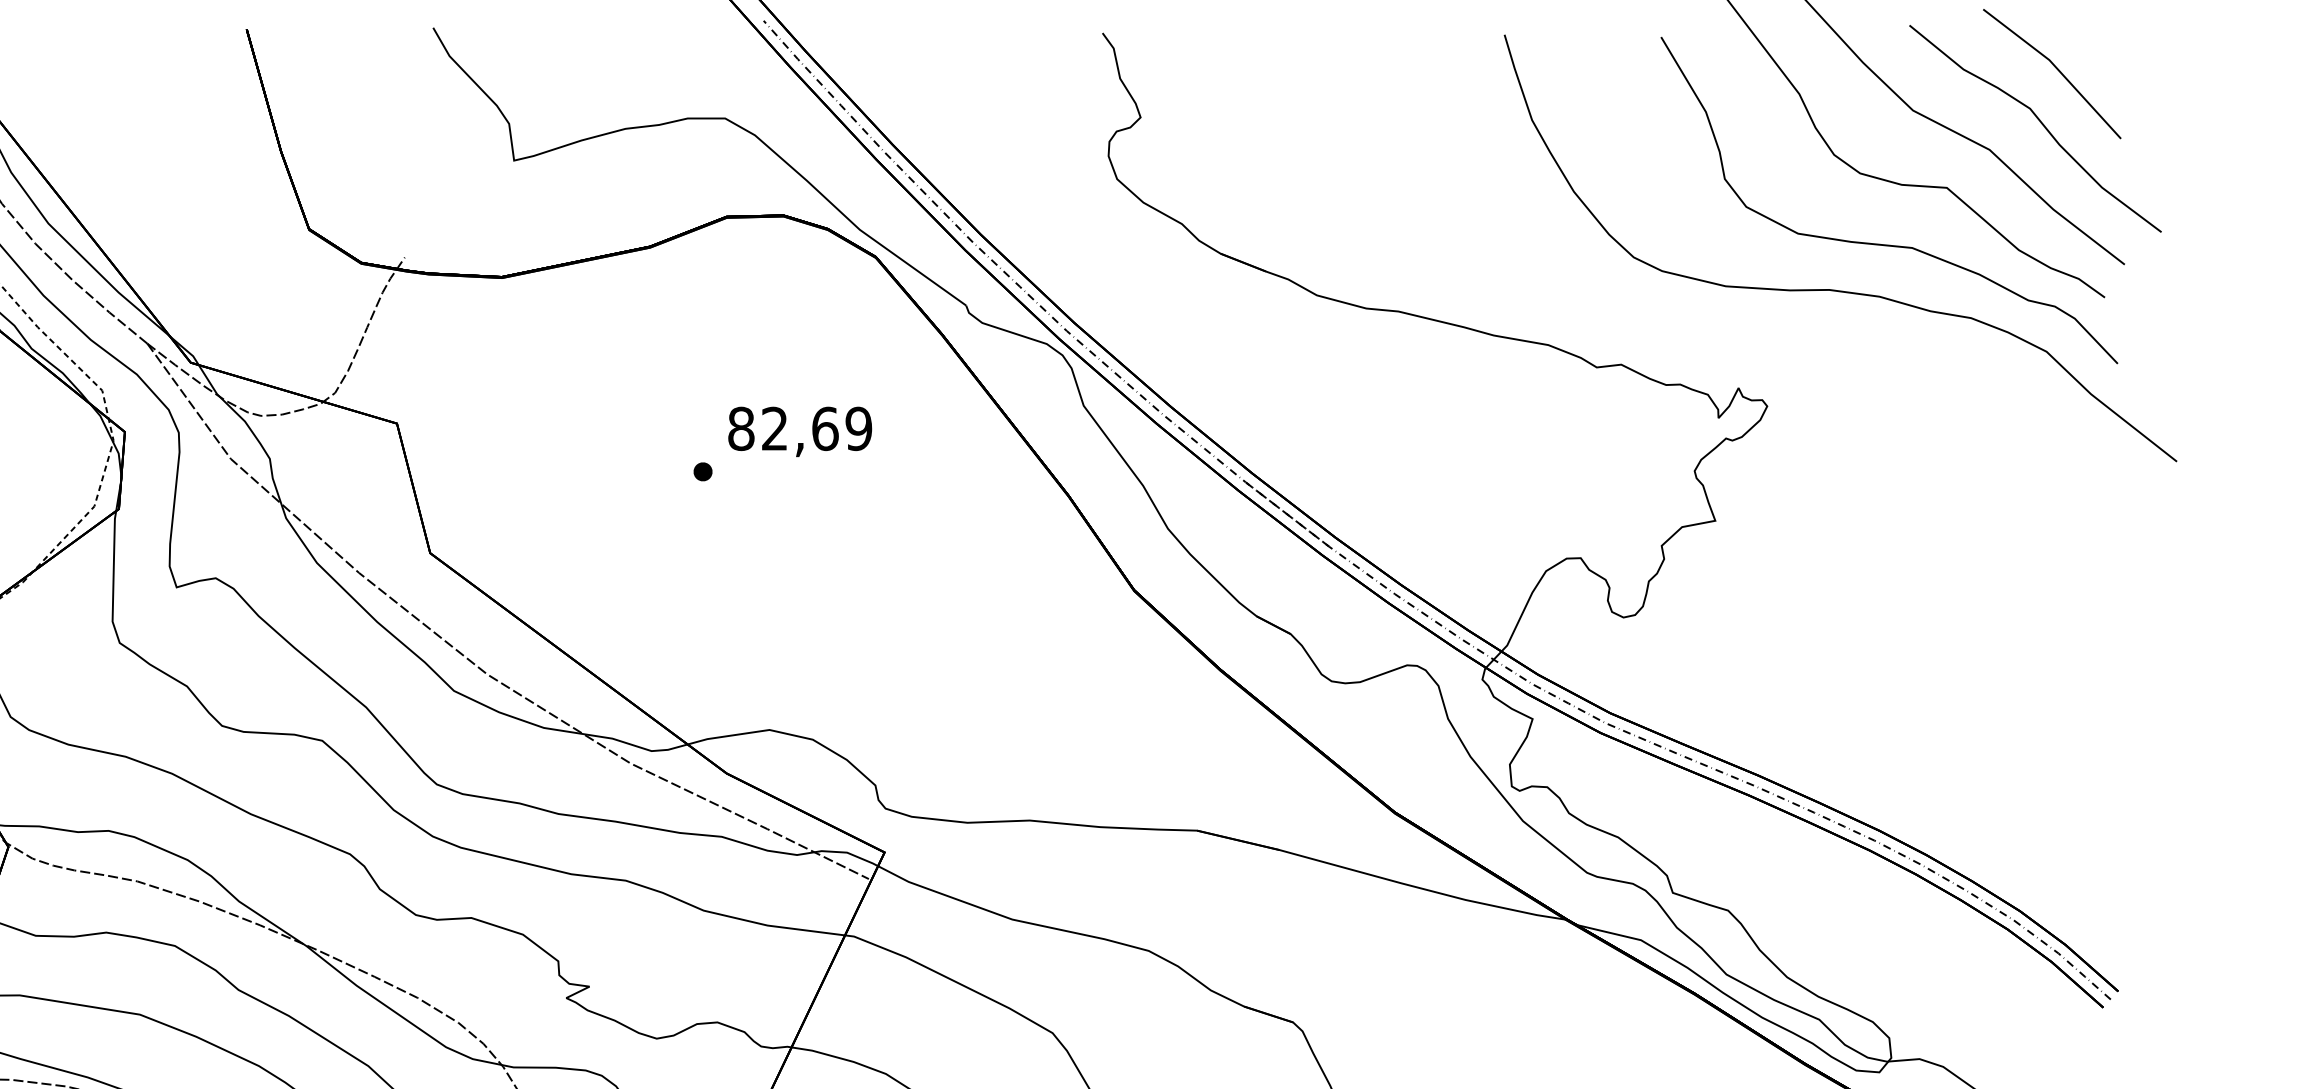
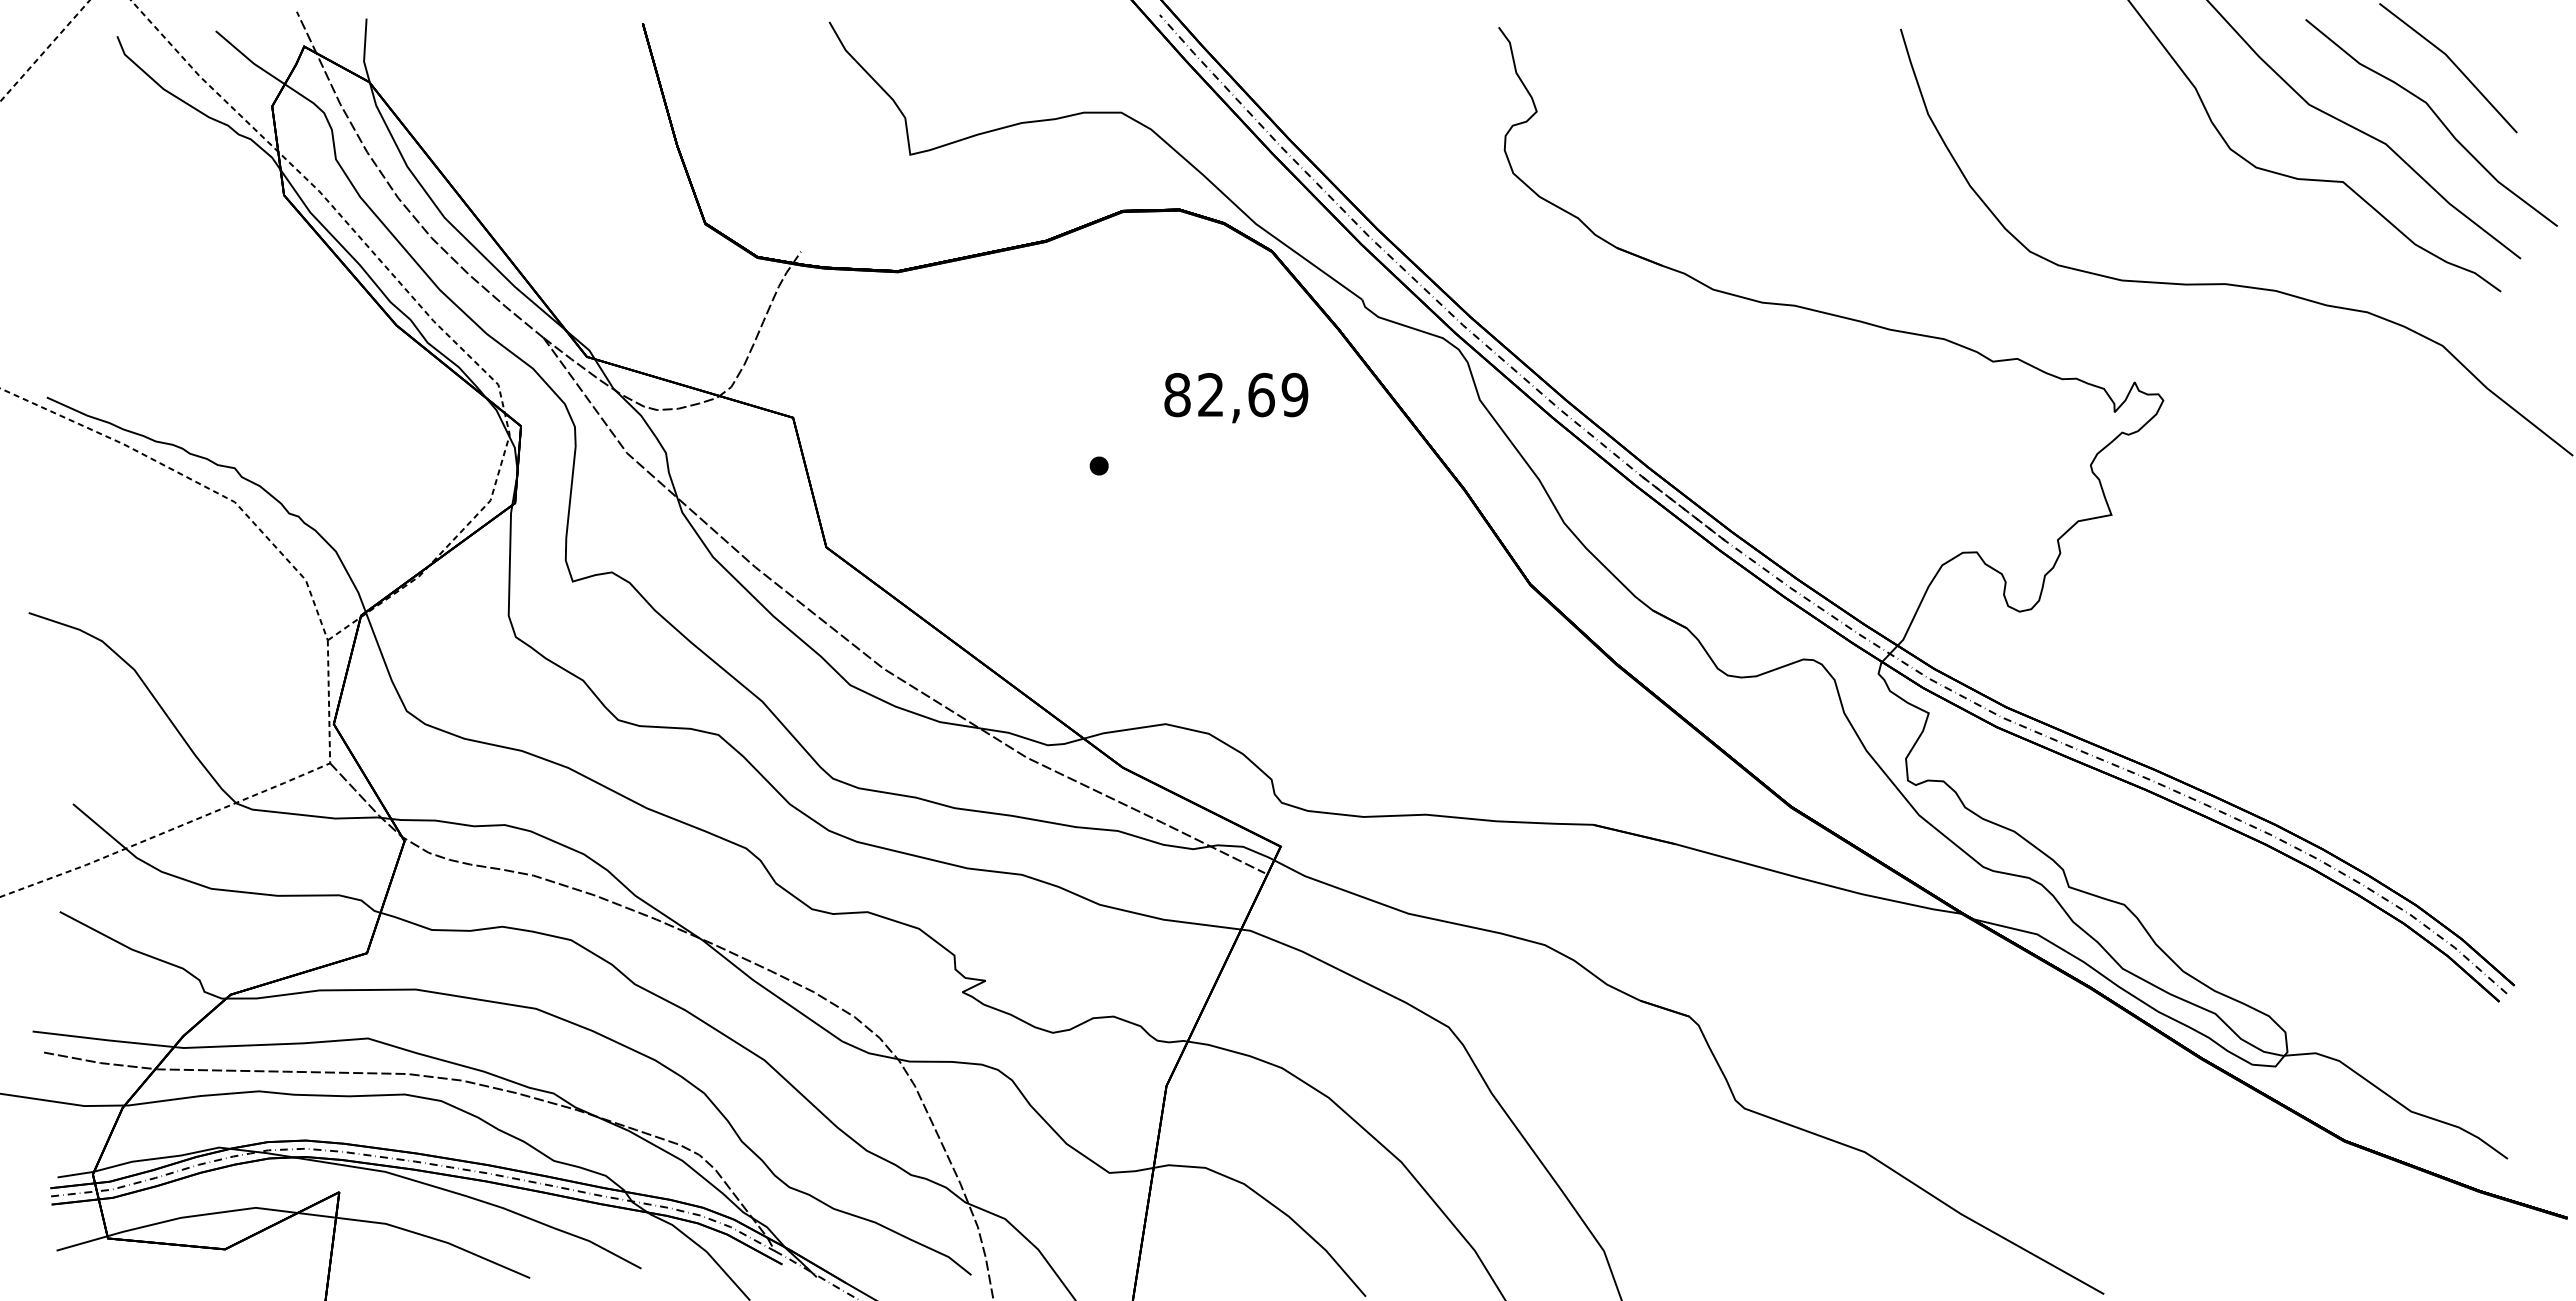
curve: (1888, 244) -> (2284, 238), removed
text: (800, 432) -> (1236, 398), moved

